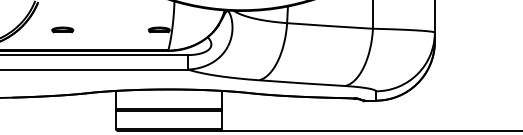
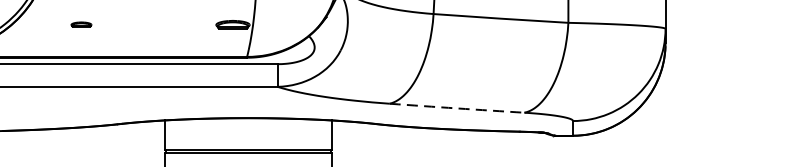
part: (62, 29) -> (80, 23), size x0.6
arc: (302, 83) -> (457, 108), solid -> dashed

